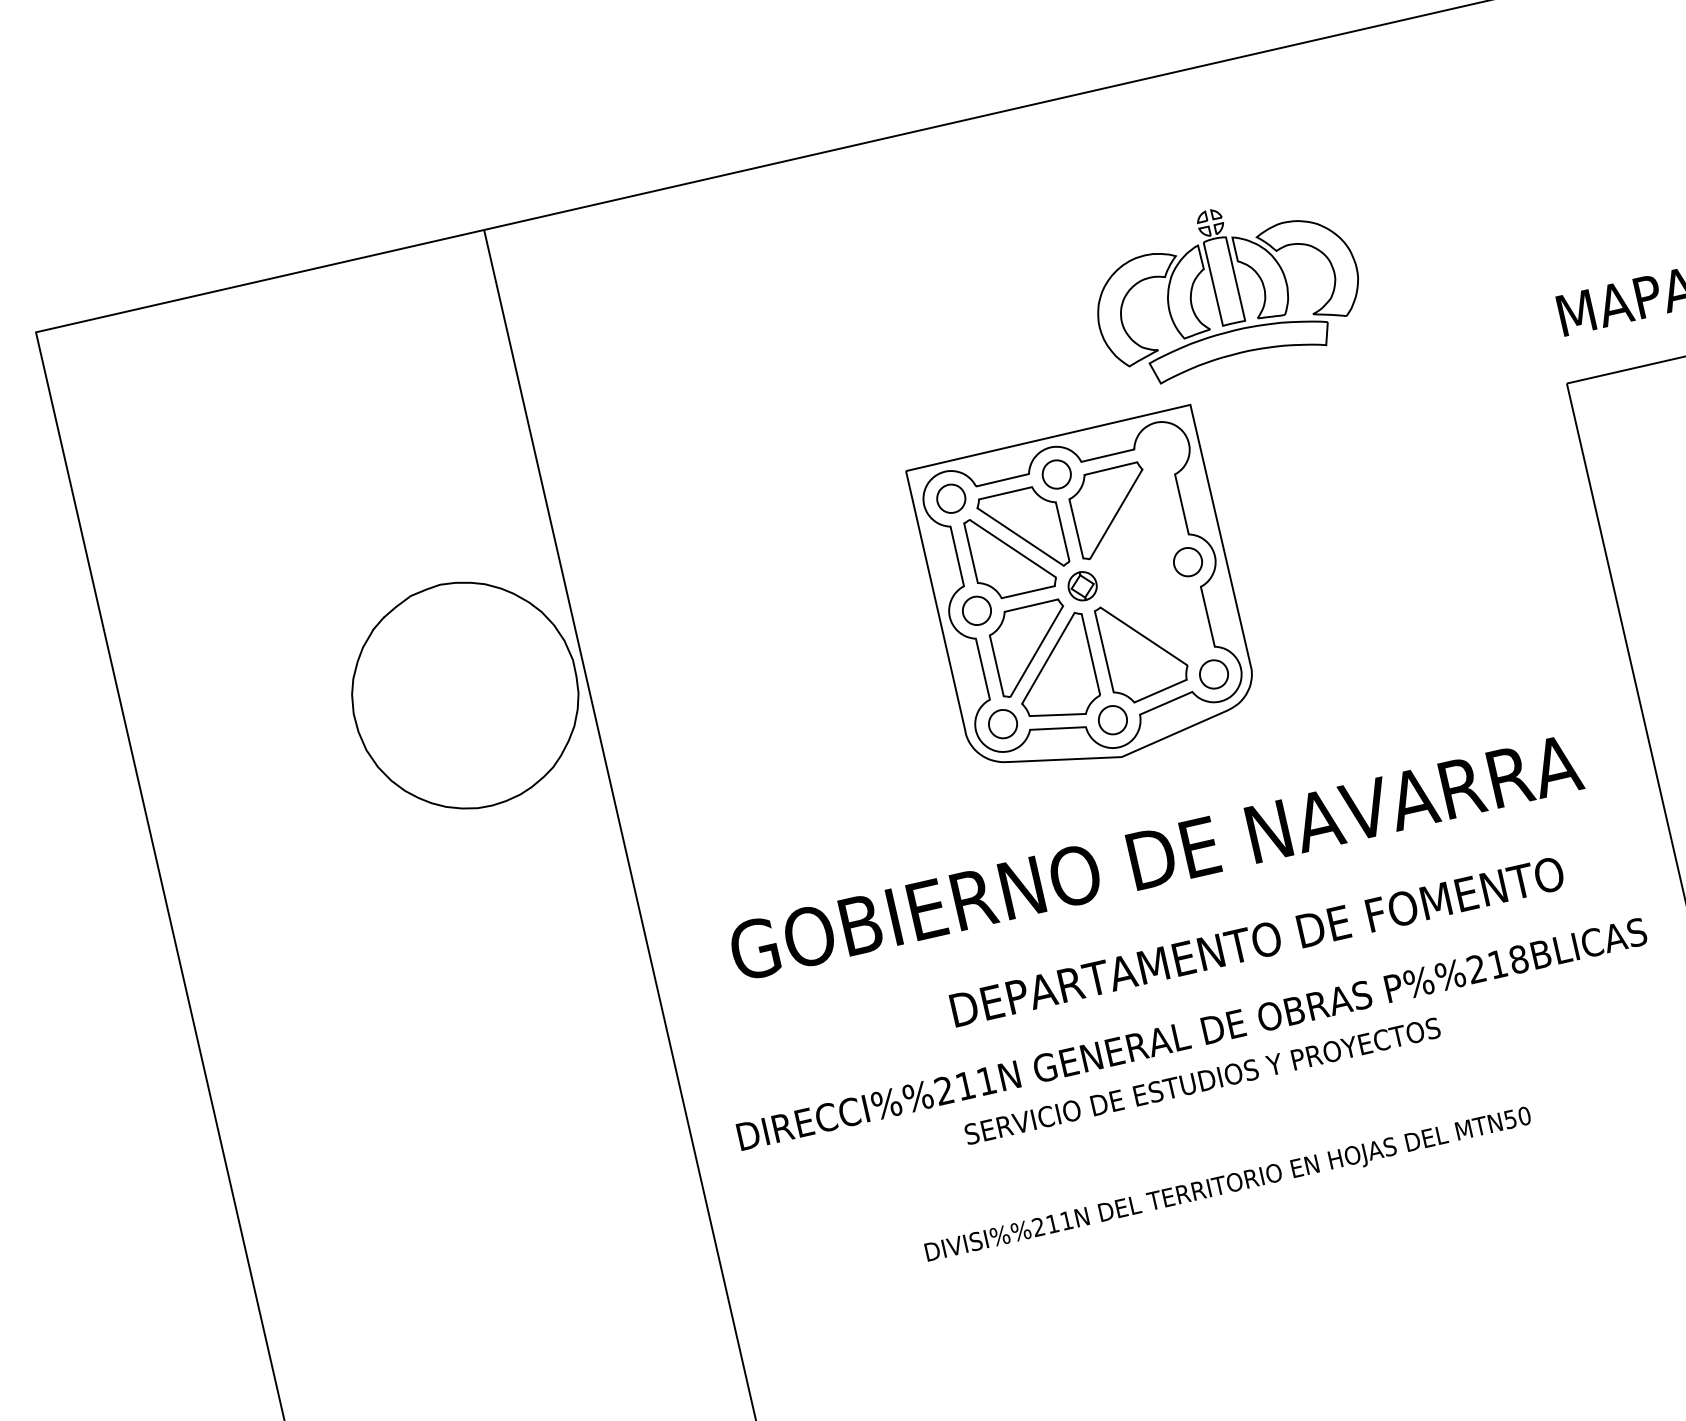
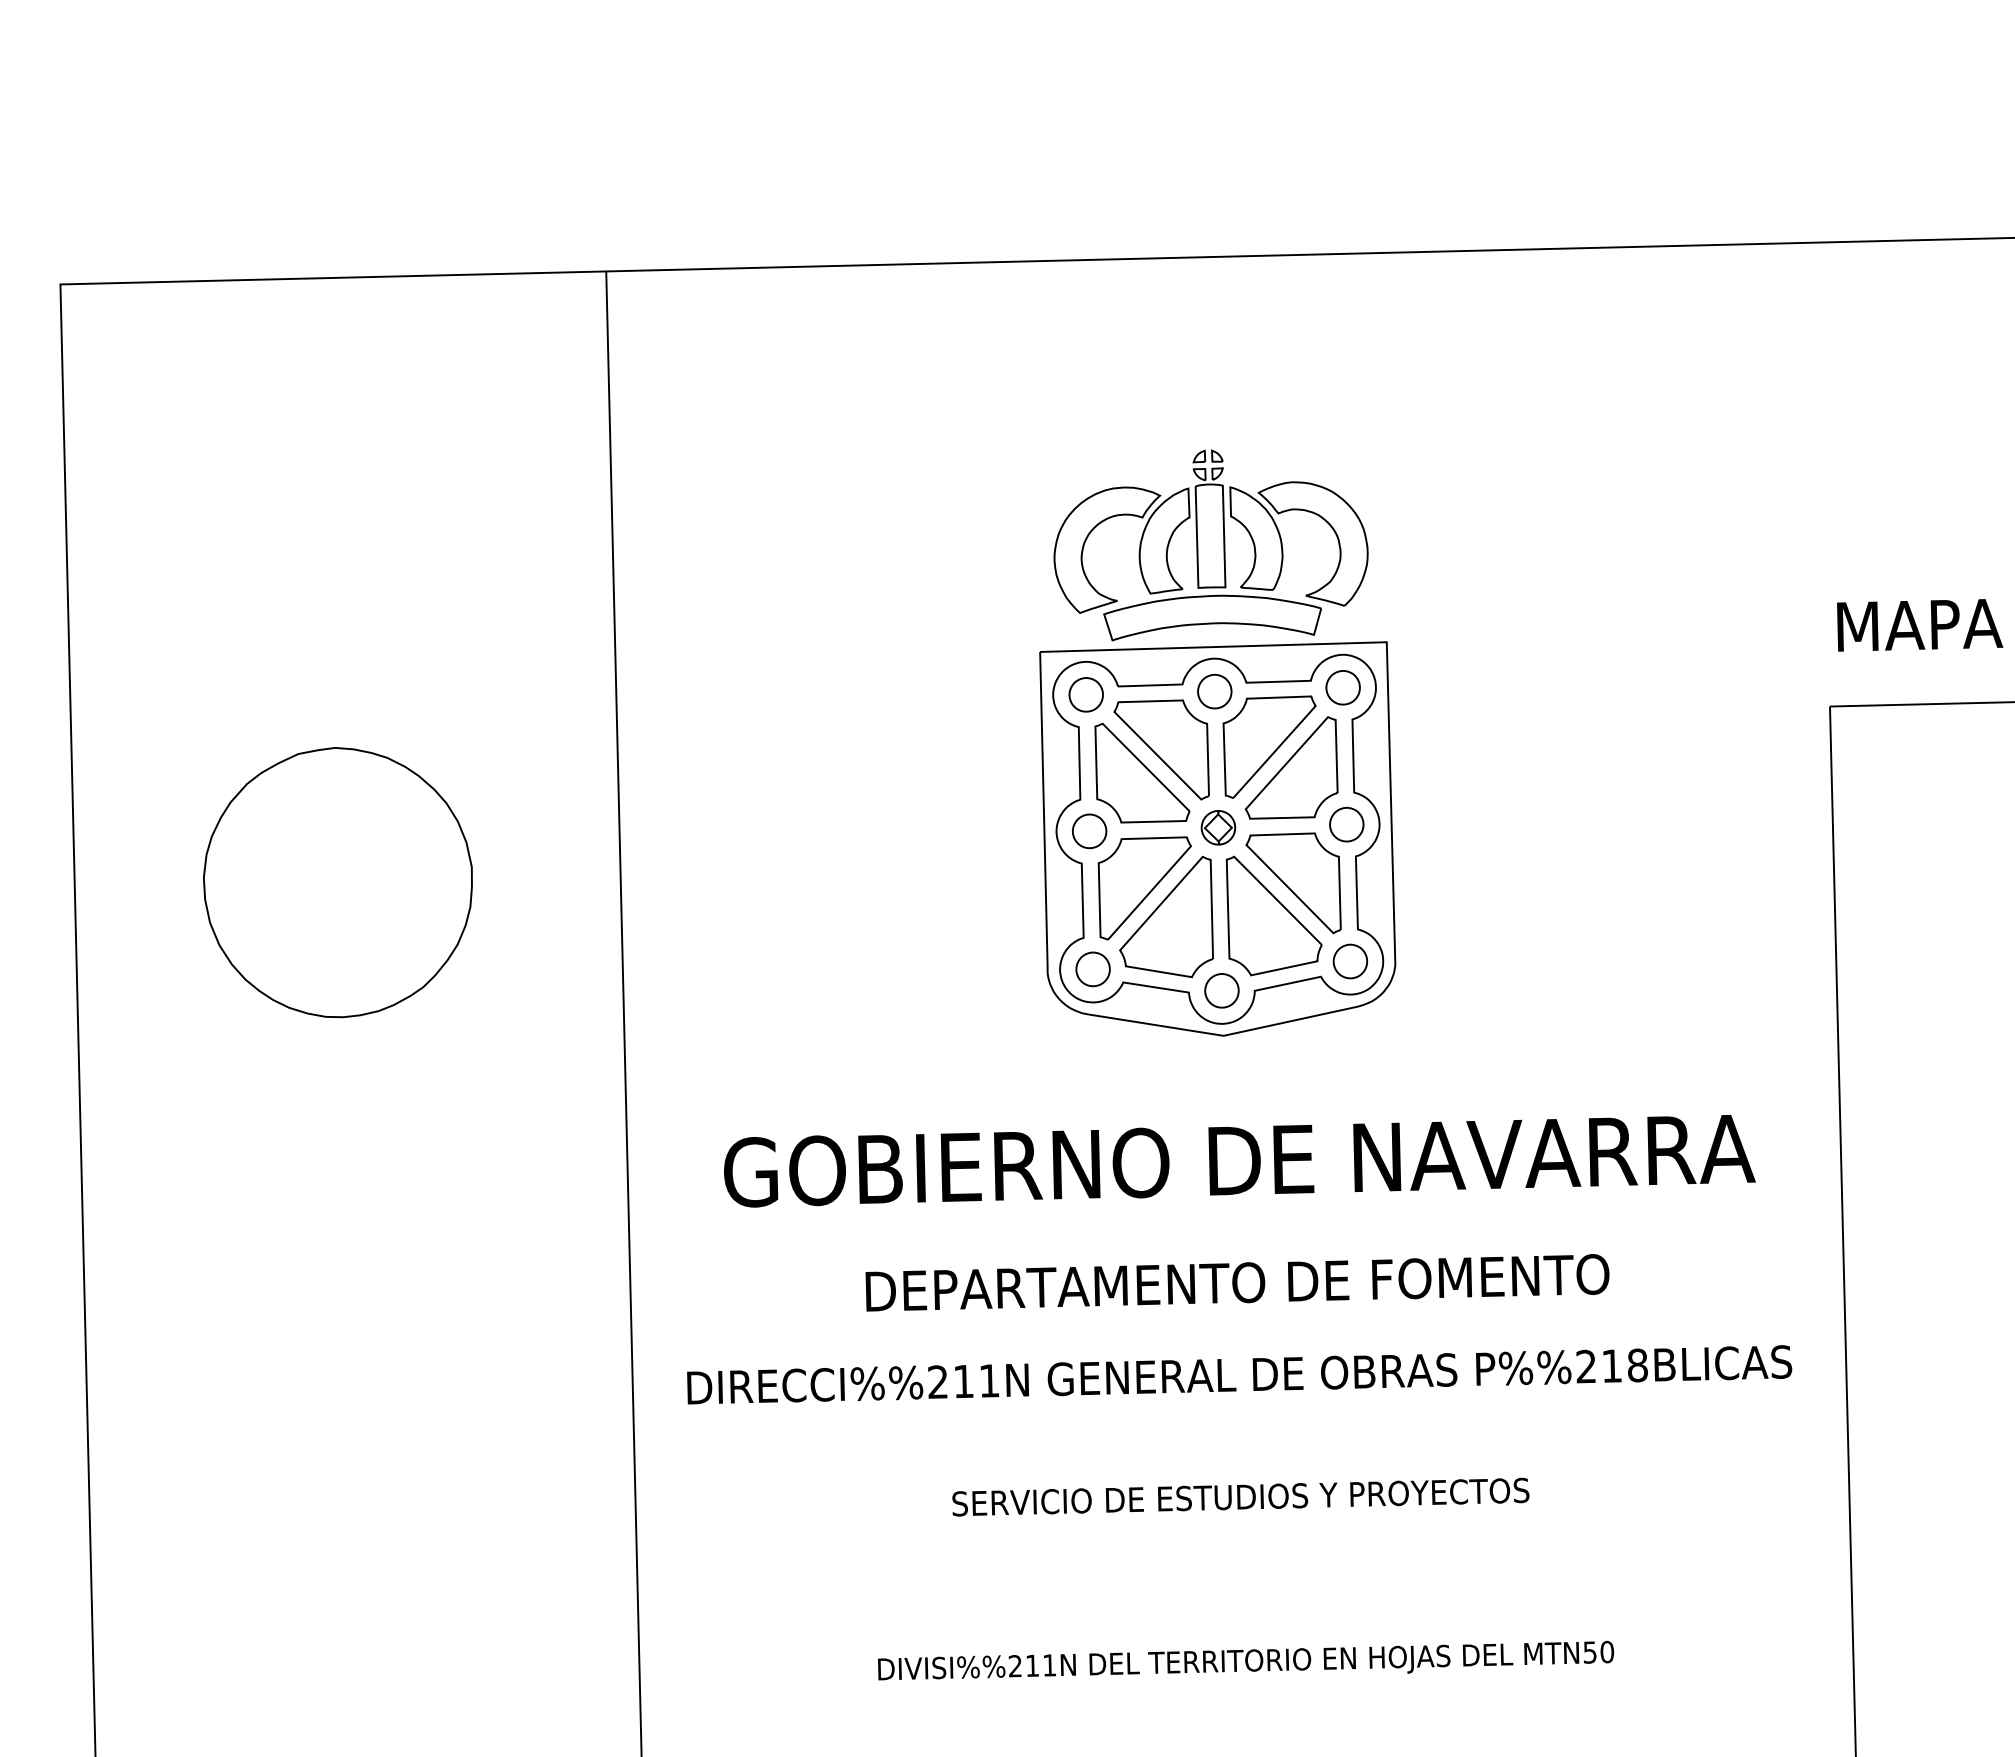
part: (1225, 288) -> (1210, 545), moved
part: (1161, 449) -> (1342, 687), added
part: (1132, 524) -> (1291, 767), added
part: (1153, 619) -> (1293, 883), added
part: (464, 695) -> (337, 882), moved
text: (1257, 941) -> (1237, 1282), moved
text: (1202, 1080) -> (1240, 1496), moved
text: (1228, 1183) -> (1246, 1660), moved

